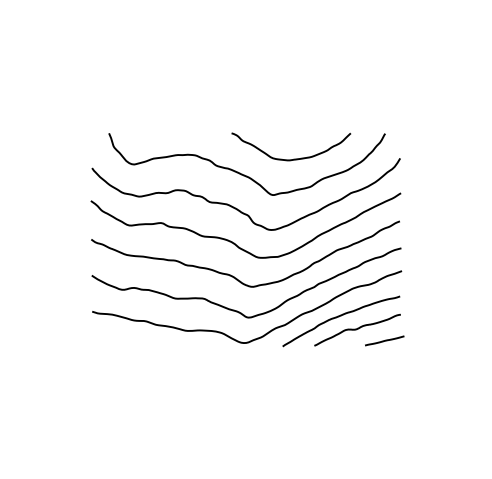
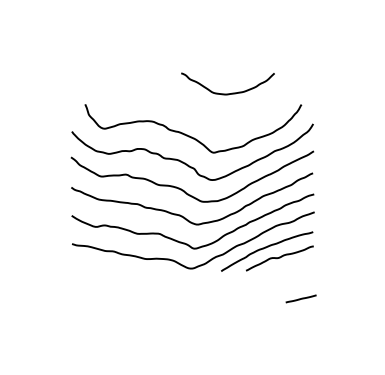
curve: (290, 159) -> (227, 93), moved
line: (383, 340) -> (300, 298), moved

